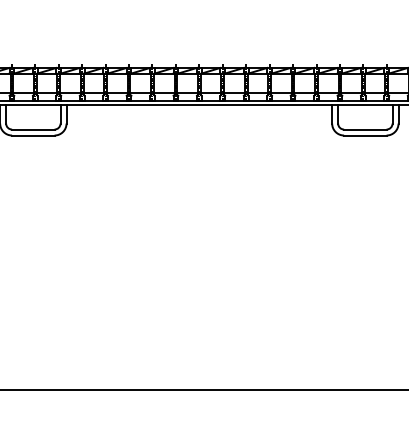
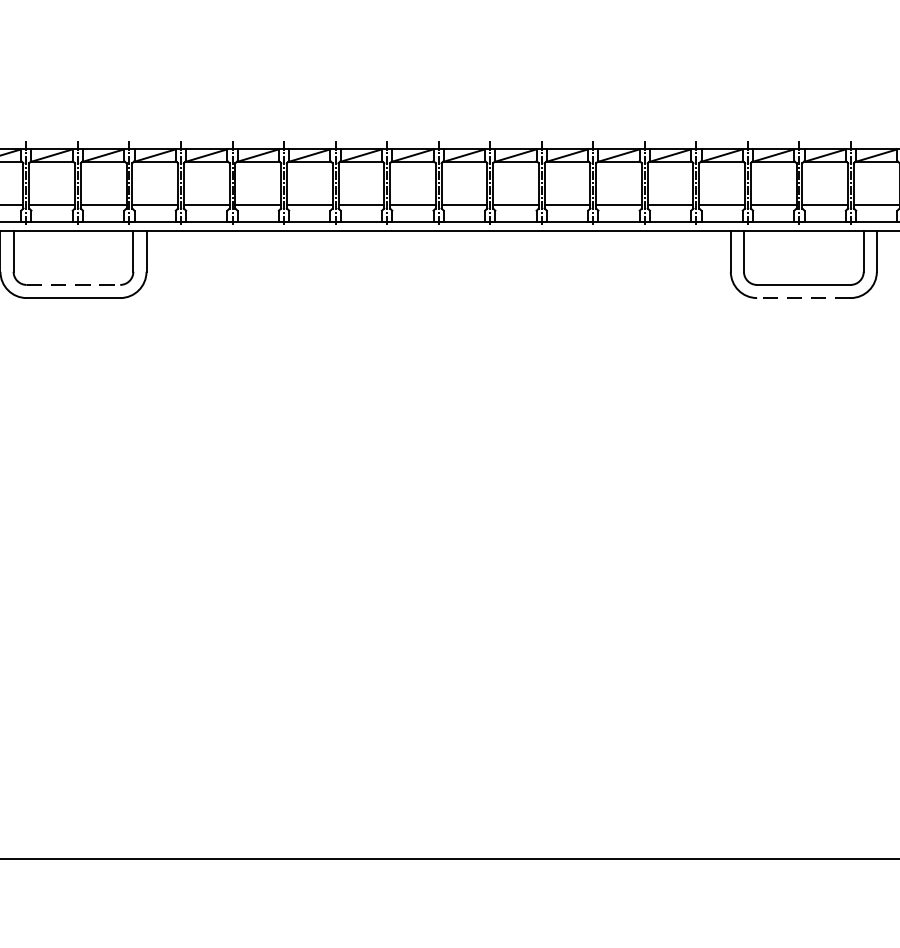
line: (33, 129) -> (73, 284), solid -> dashed
line: (364, 135) -> (801, 298), solid -> dashed

